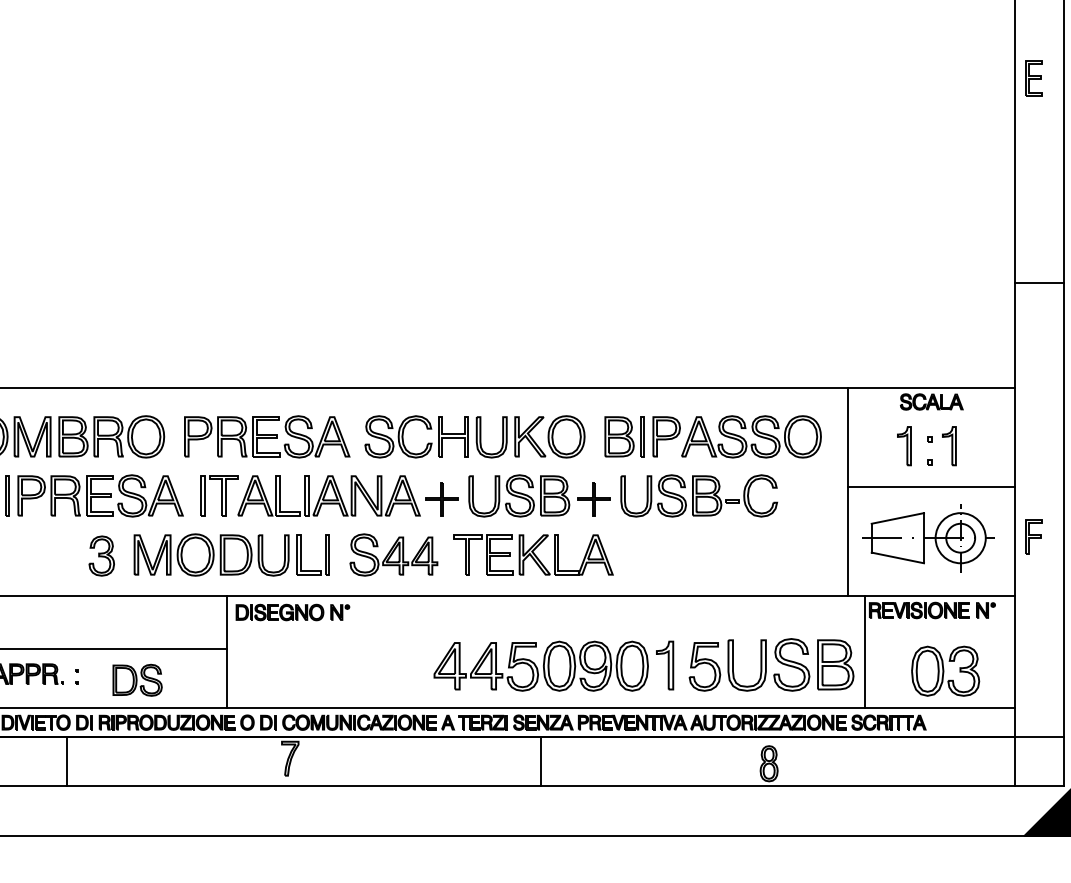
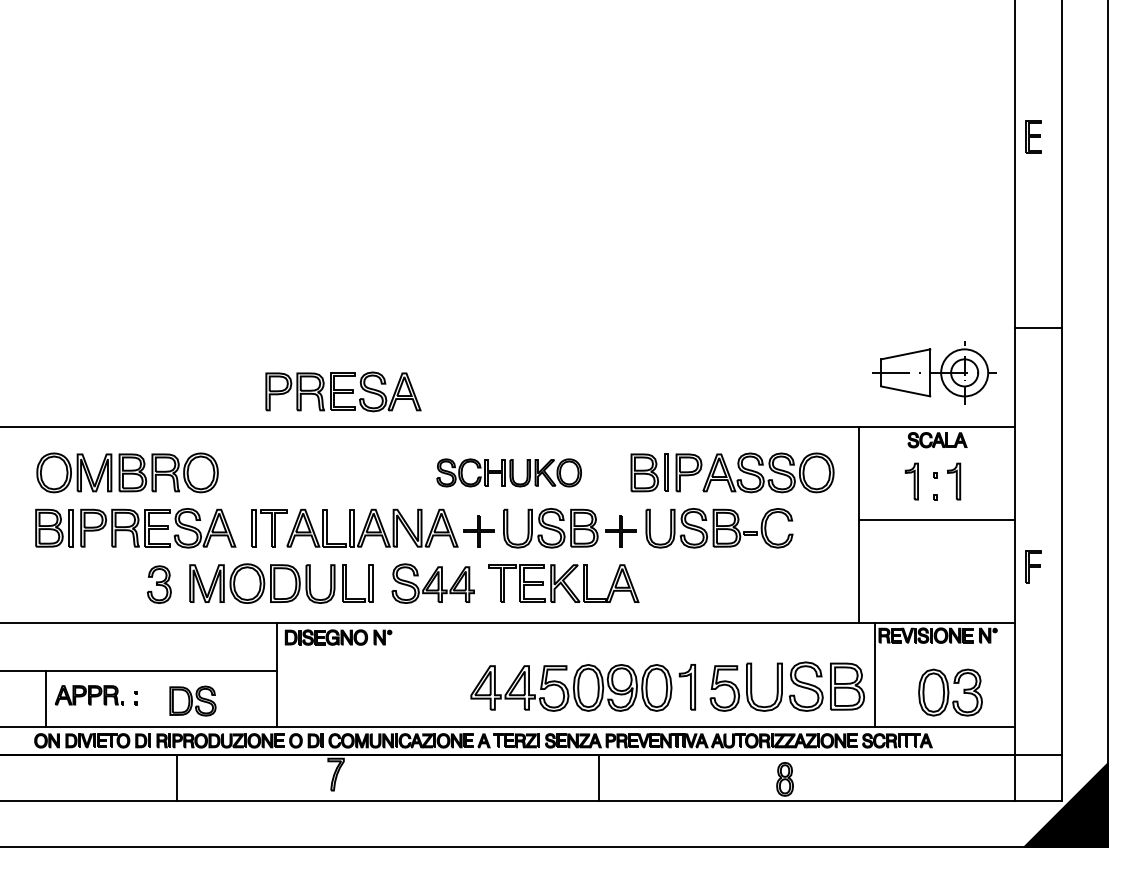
part: (267, 436) -> (343, 391), moved
part: (474, 436) -> (508, 472), size x0.7
part: (928, 537) -> (934, 372), moved
line: (67, 761) -> (177, 777), moved
line: (541, 761) -> (599, 777), moved

